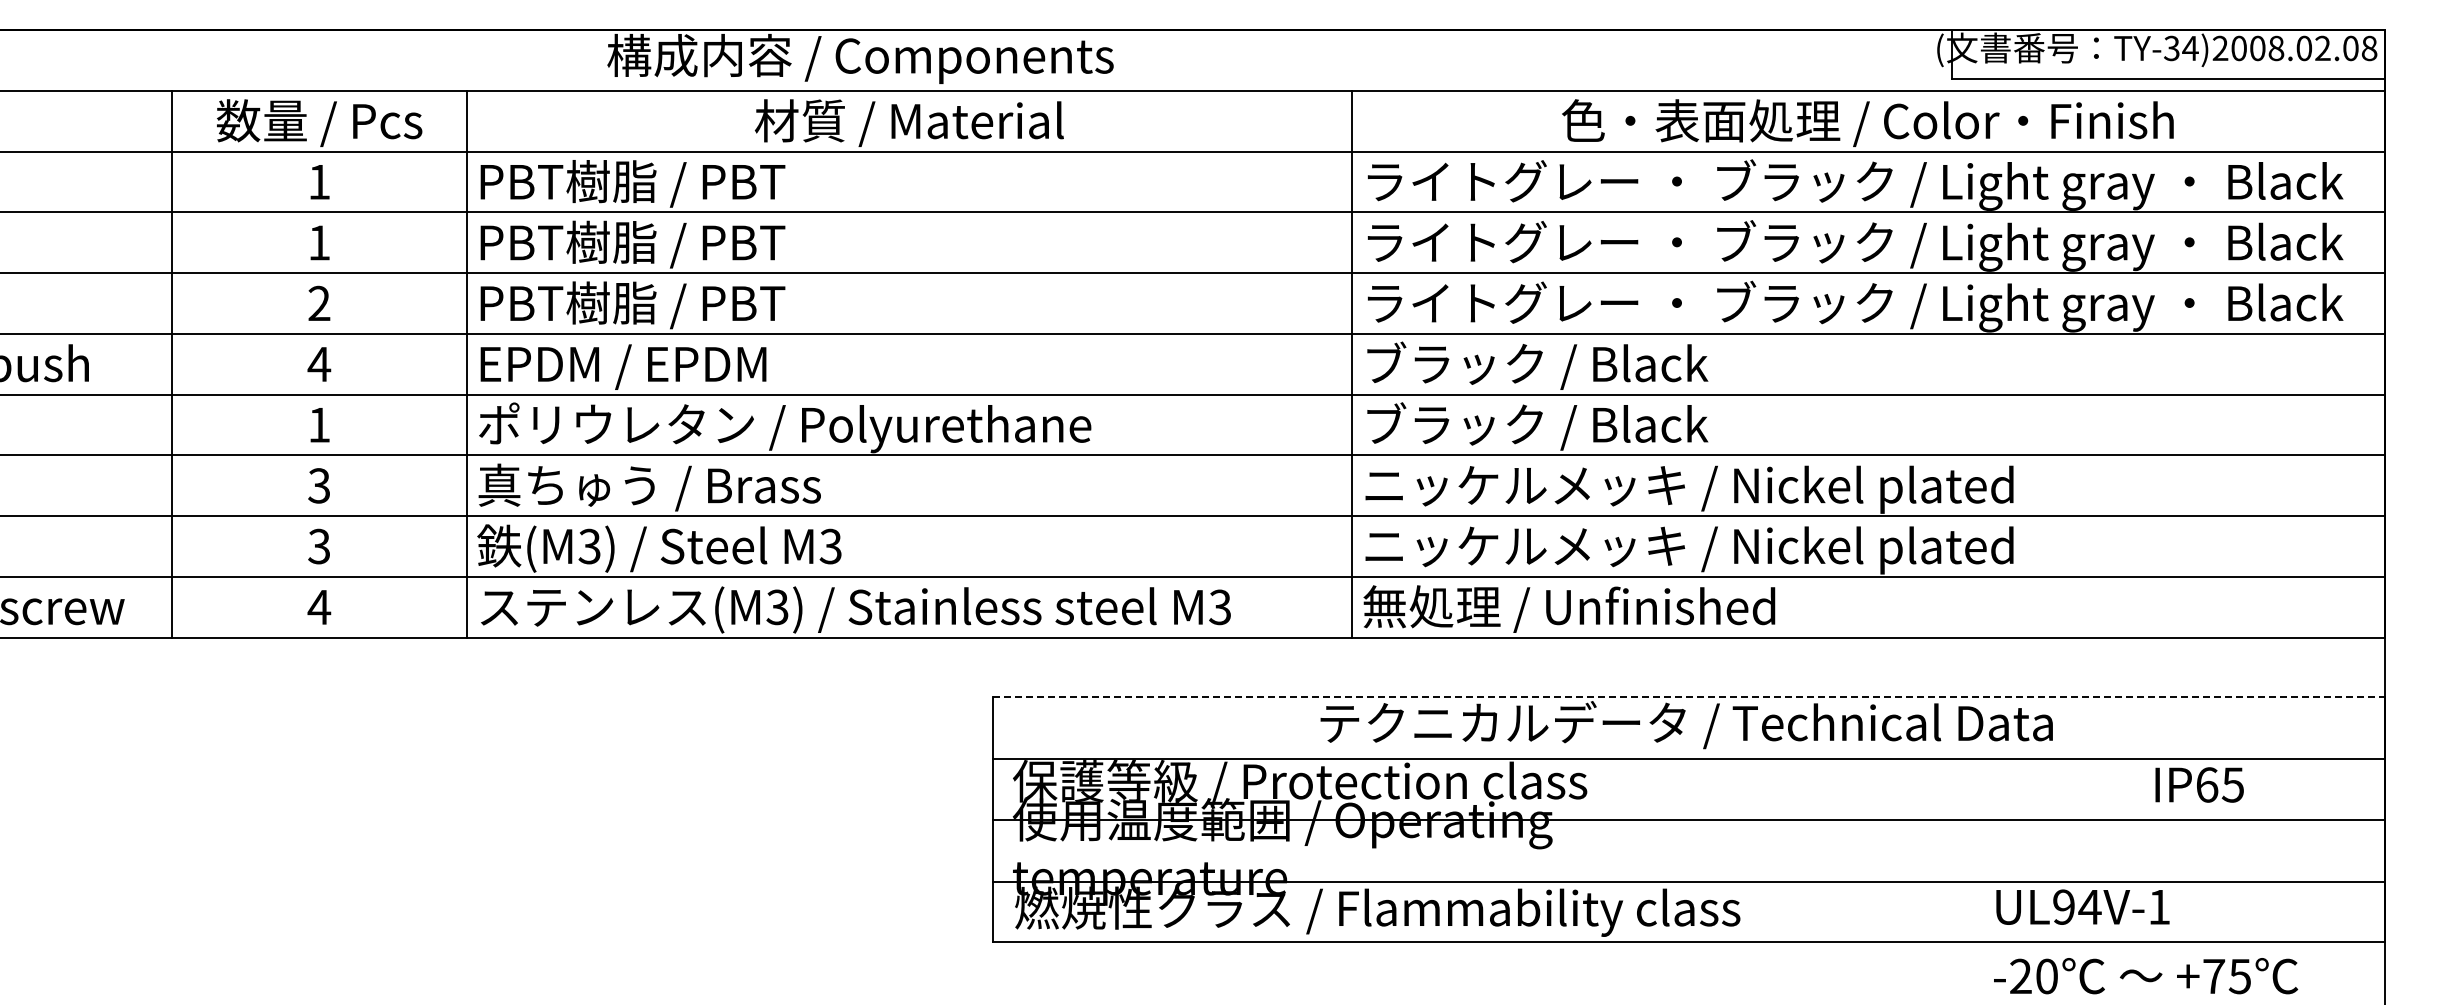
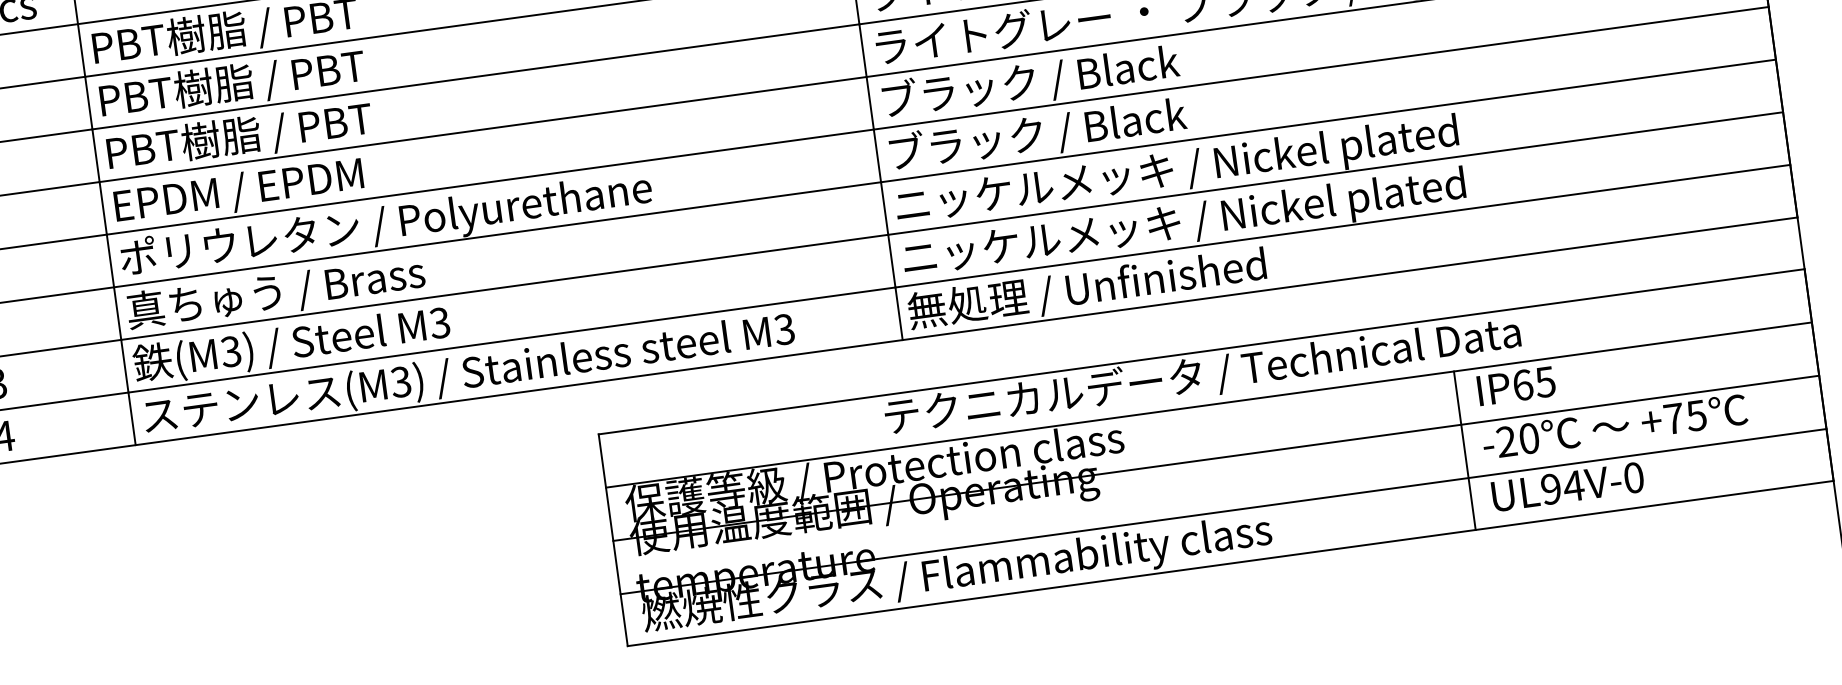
line: (1689, 697) -> (1201, 351), dashed -> solid
text: (2199, 784) -> (1516, 385), moved
line: (1972, 849) -> (1465, 450), added
text: (2159, 906) -> (1633, 477), UL94V-1 -> UL94V-0
text: (2146, 976) -> (1615, 426), moved

